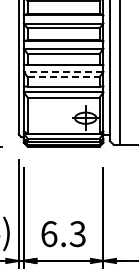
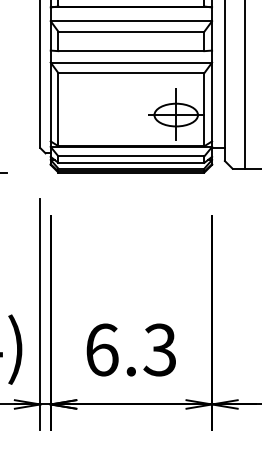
line: (63, 71) -> (131, 20), dashed -> solid
line: (64, 77) -> (133, 32), dashed -> solid

